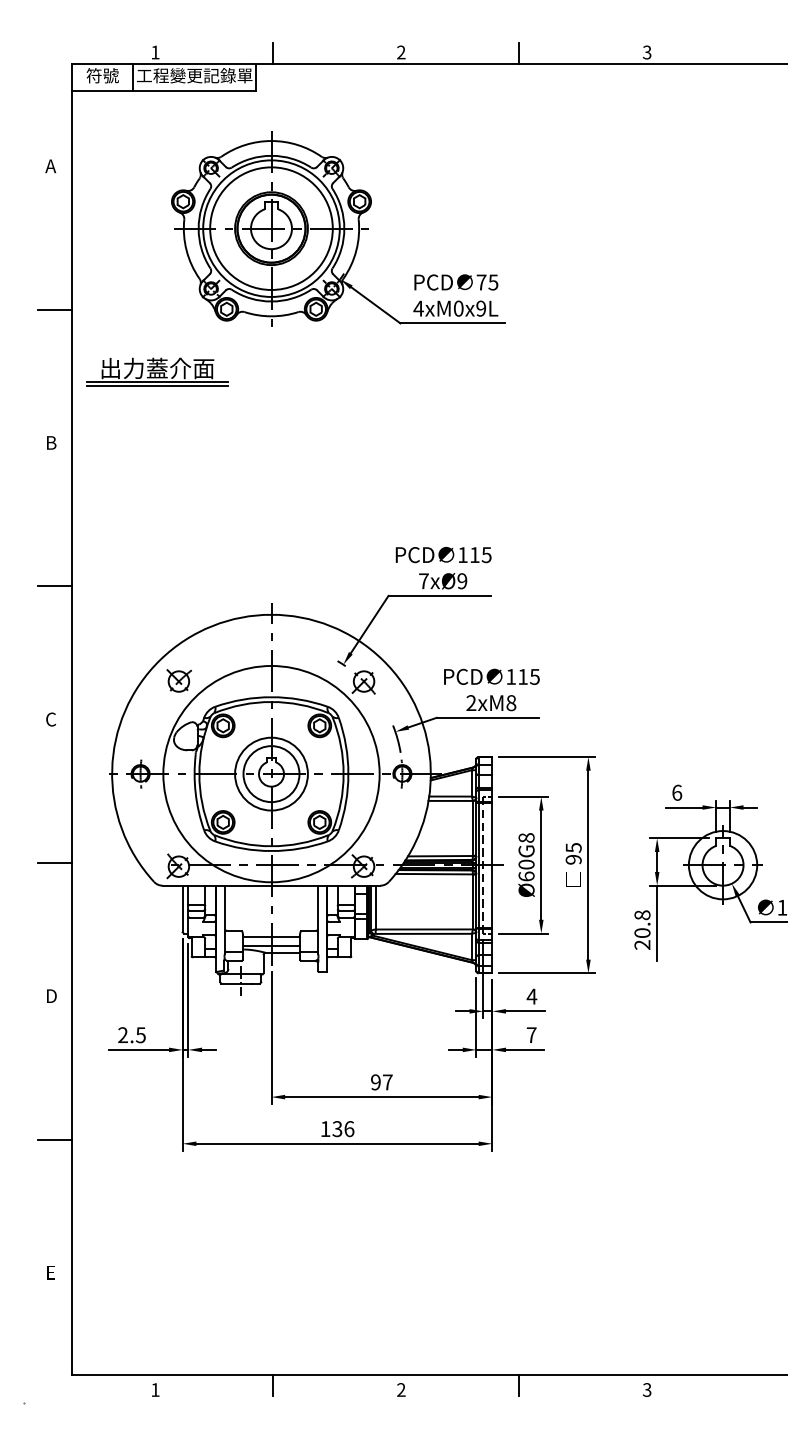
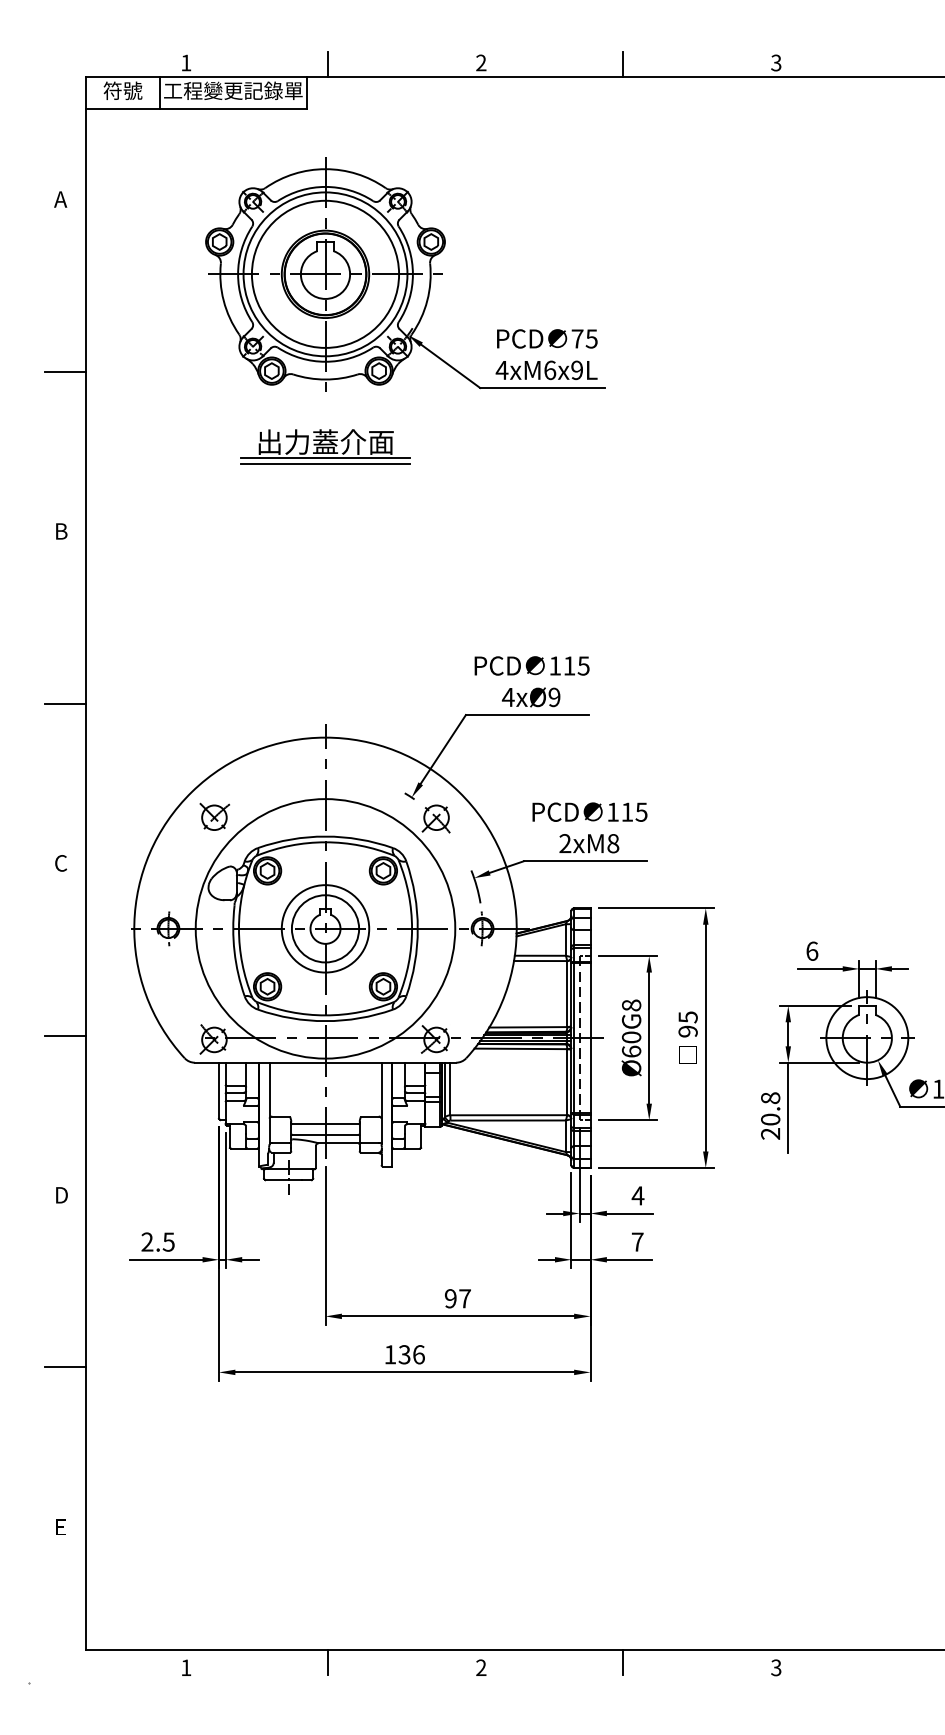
text: (459, 307) -> (550, 369), 4xM0x9L -> 4xM6x9L
part: (157, 372) -> (325, 446), moved
text: (423, 581) -> (507, 697), 7xØ9 -> 4xØ9

